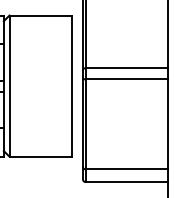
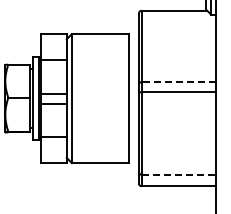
line: (126, 68) -> (178, 82), solid -> dashed
line: (127, 169) -> (179, 174), solid -> dashed

